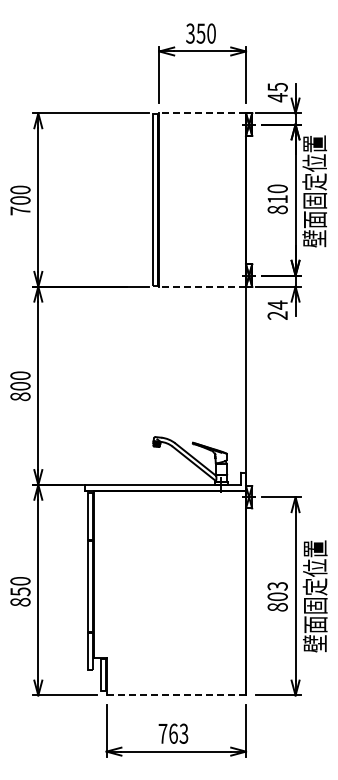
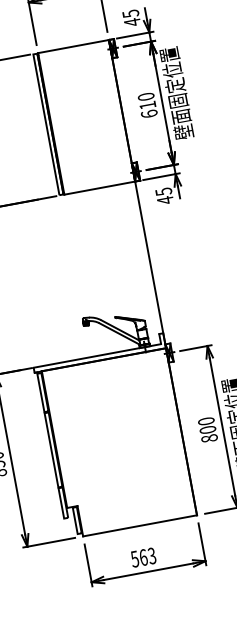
line: (202, 113) -> (73, 46), dashed -> solid
text: (277, 209) -> (149, 113), 810 -> 610
line: (202, 286) -> (99, 187), dashed -> solid
text: (277, 310) -> (164, 196), 24 -> 45
text: (277, 586) -> (206, 421), 803 -> 800
line: (176, 695) -> (140, 525), dashed -> solid
text: (162, 733) -> (134, 559), 763 -> 563

